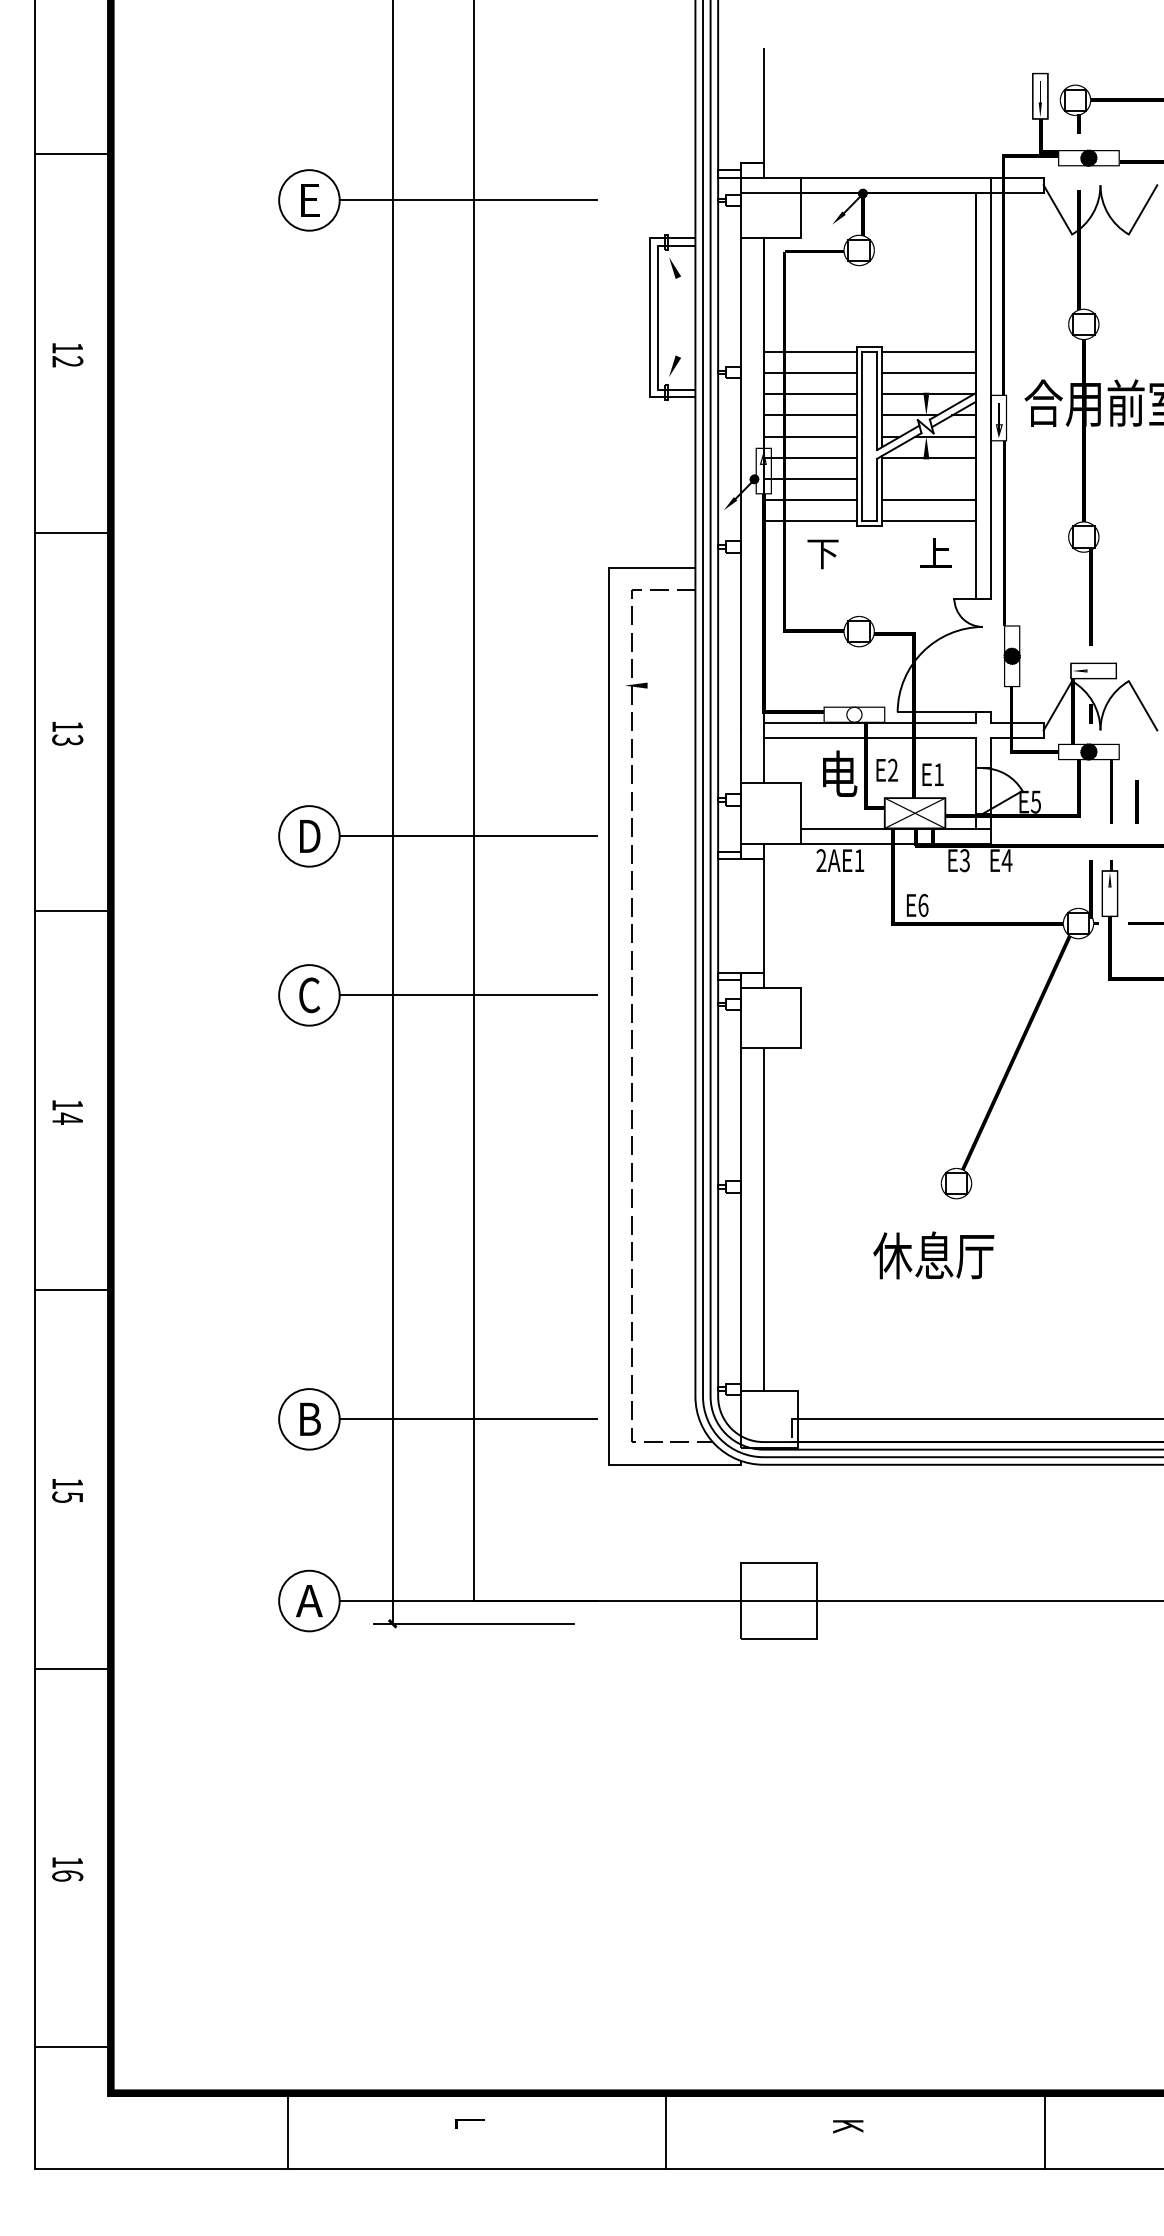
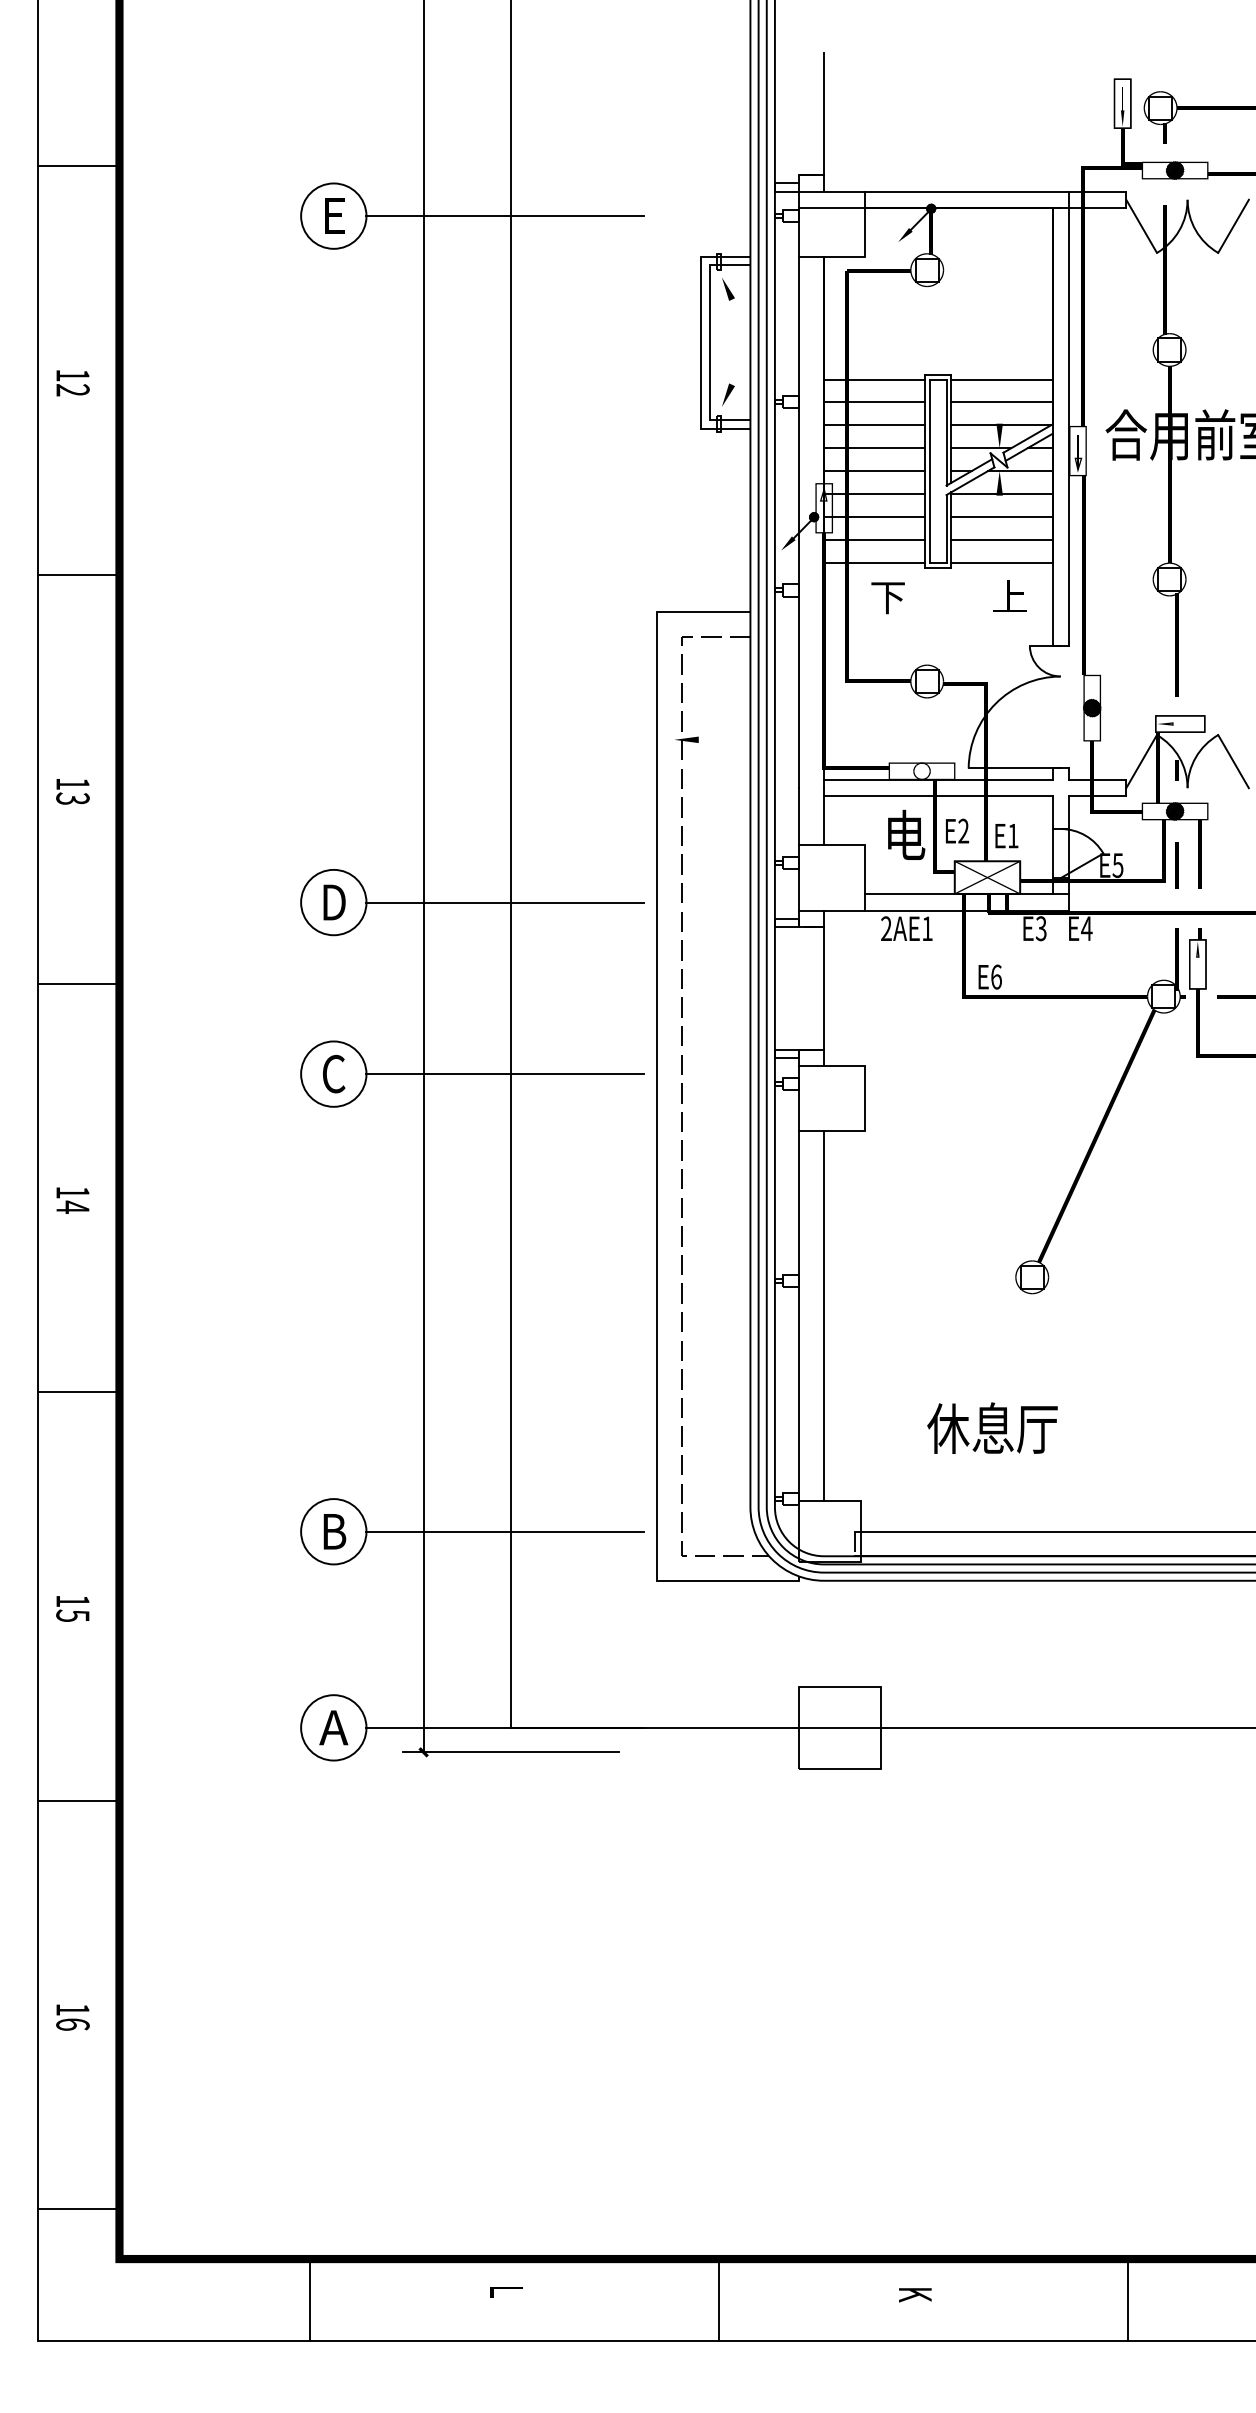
line: (928, 479) -> (1001, 517), added
line: (1136, 801) -> (1176, 864), moved
text: (933, 1255) -> (992, 1428), moved

